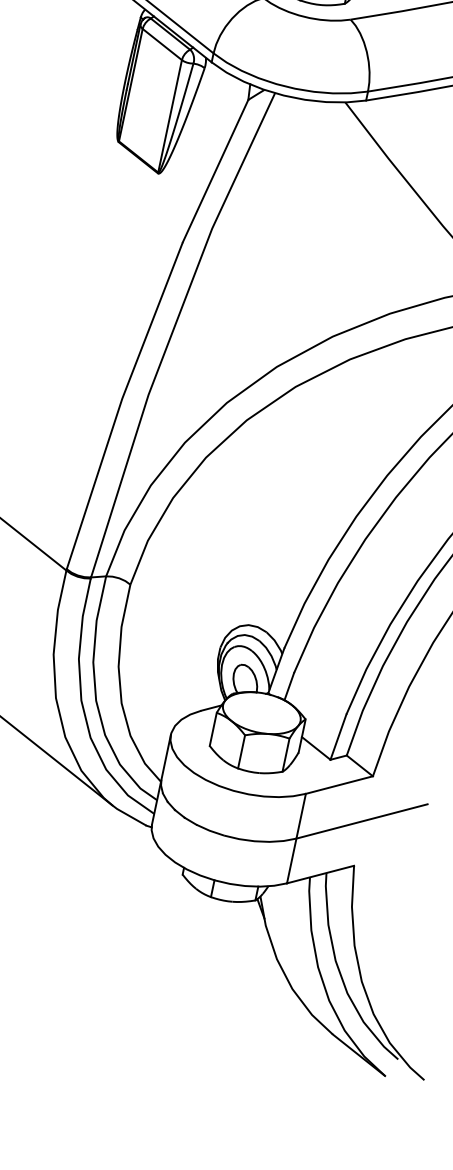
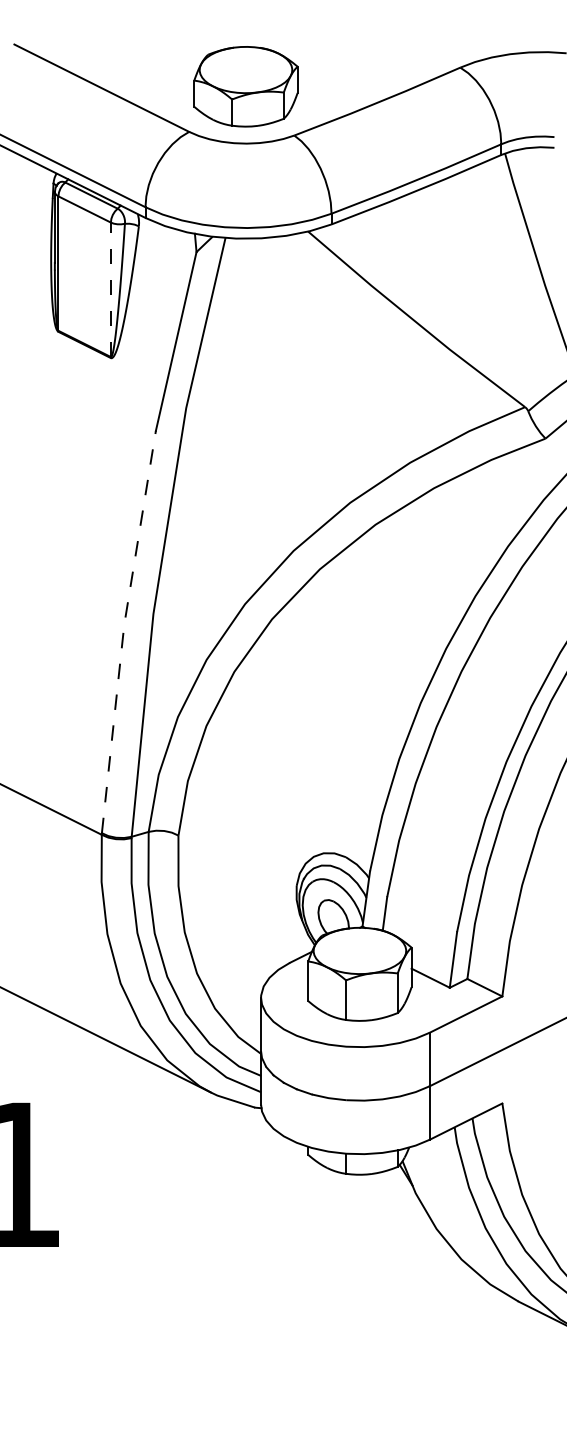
line: (169, 116) -> (110, 289), solid -> dashed
line: (120, 403) -> (123, 630), solid -> dashed

